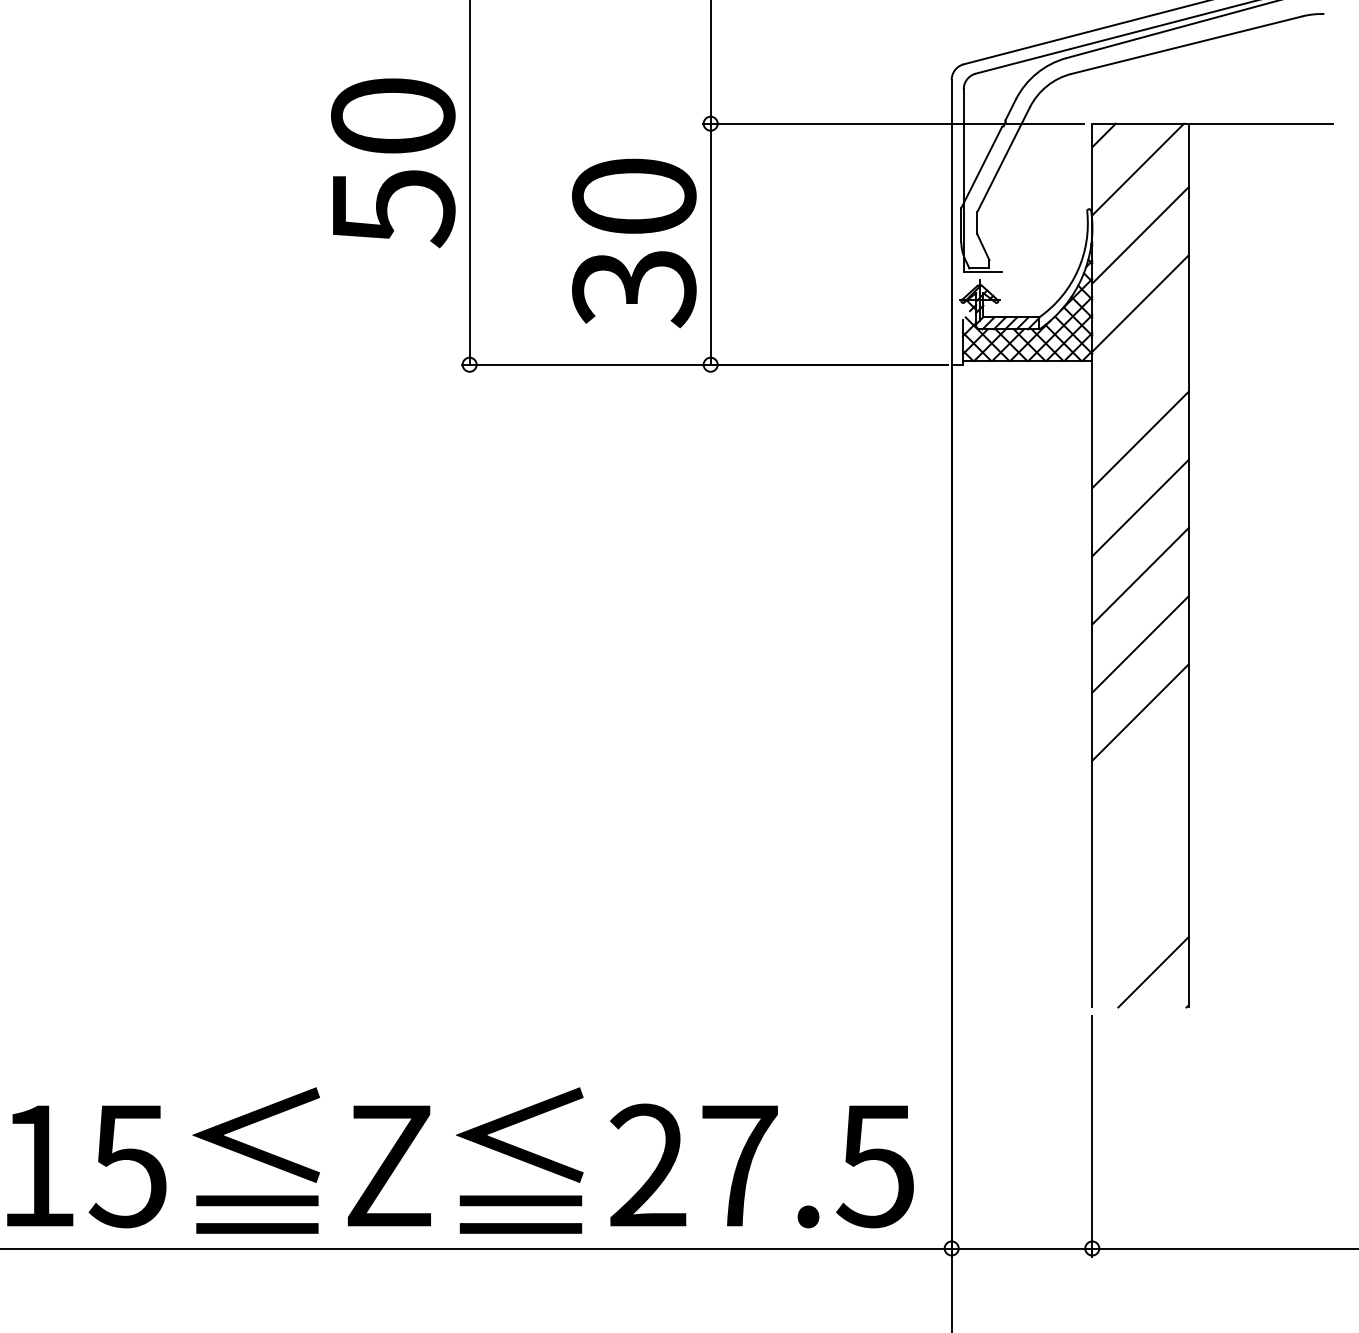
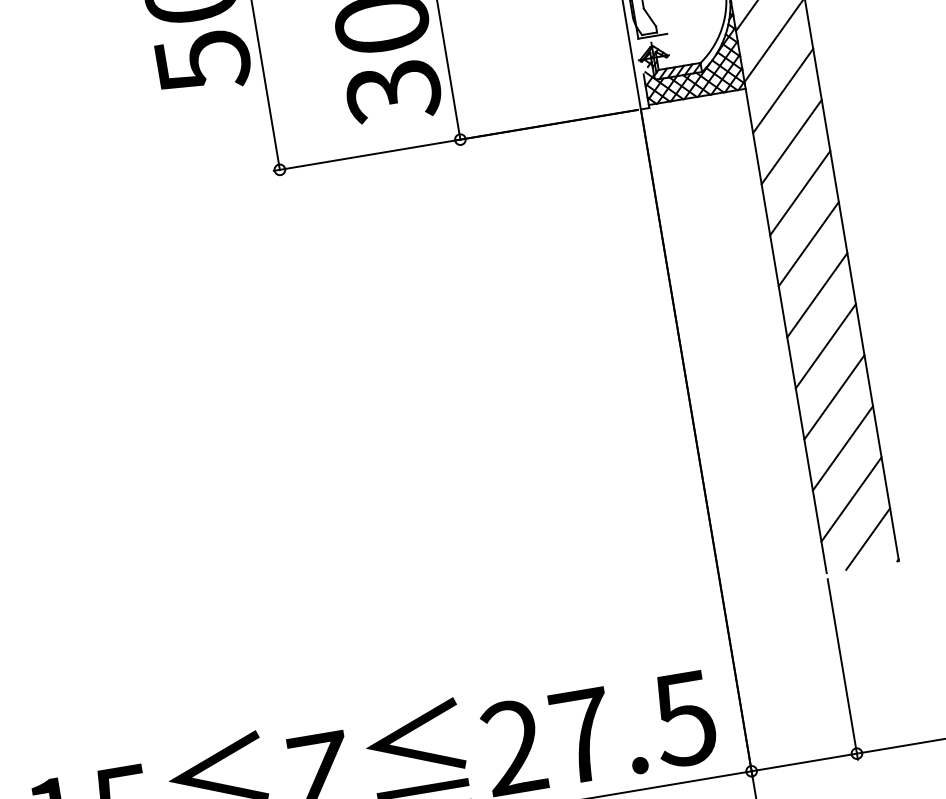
line: (1140, 371) -> (783, 90), added
line: (1140, 780) -> (834, 397), added
line: (1140, 848) -> (842, 448), added
line: (1140, 916) -> (851, 498), added

